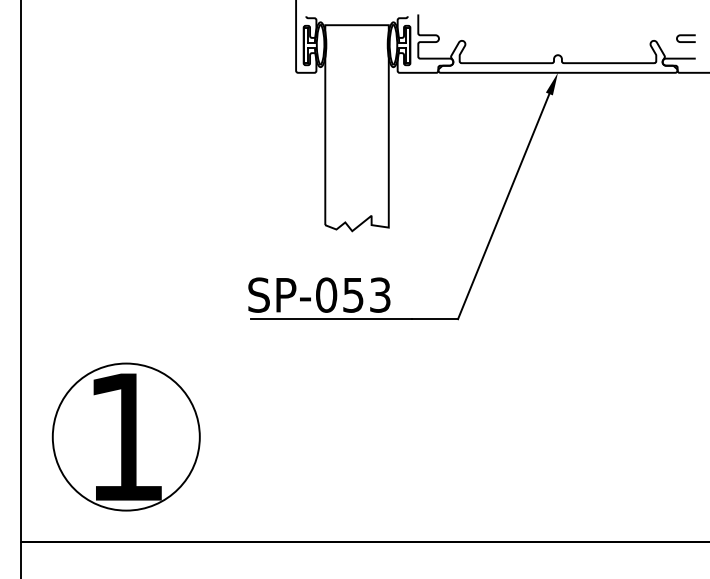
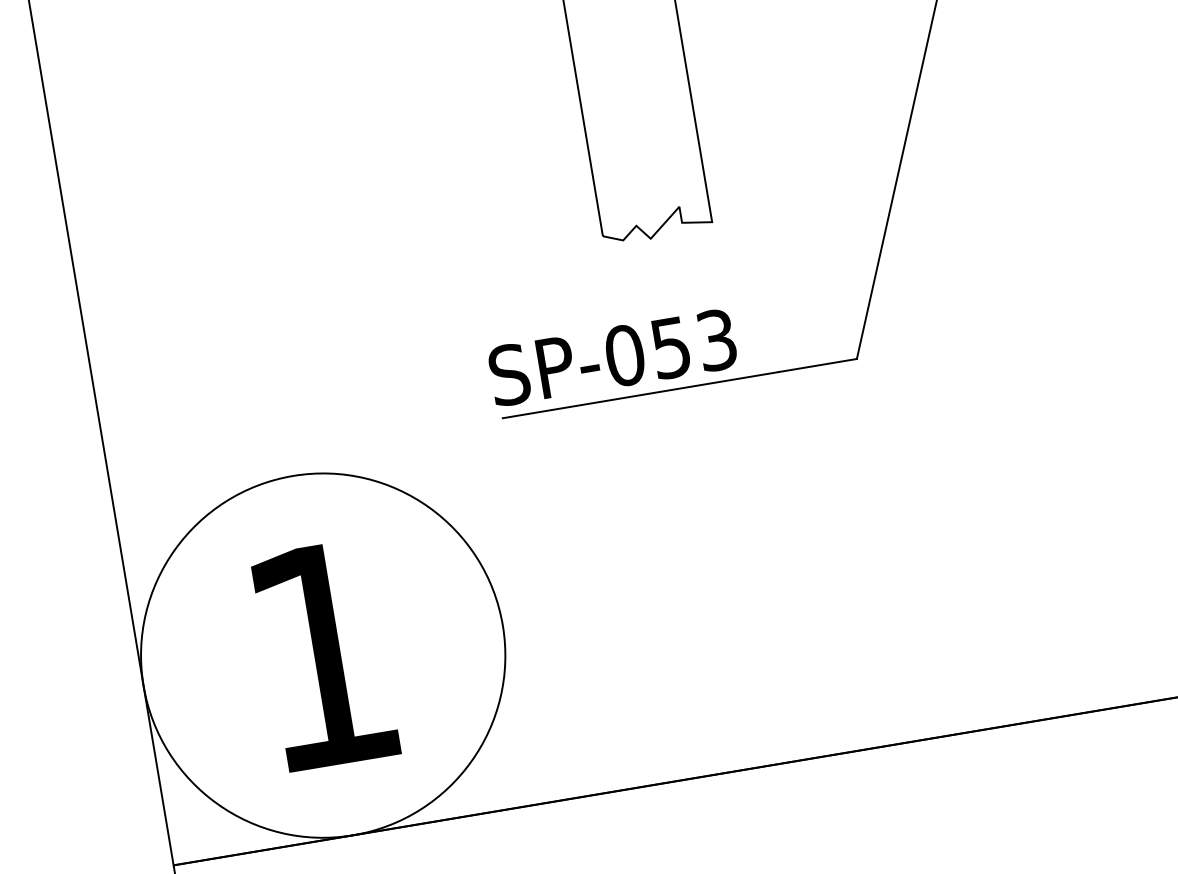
circle: (126, 437) -> (323, 656), size x1.43

